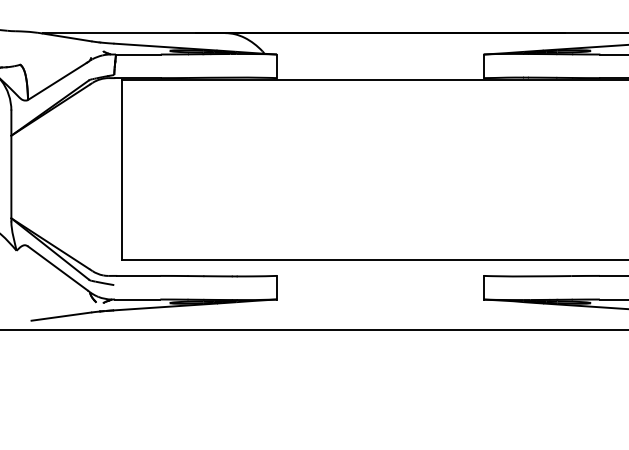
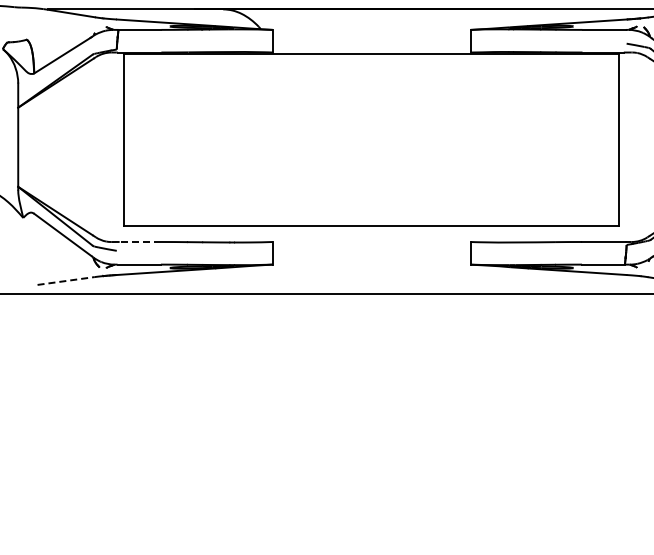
line: (139, 276) -> (140, 242), solid -> dashed
line: (61, 317) -> (66, 281), solid -> dashed

